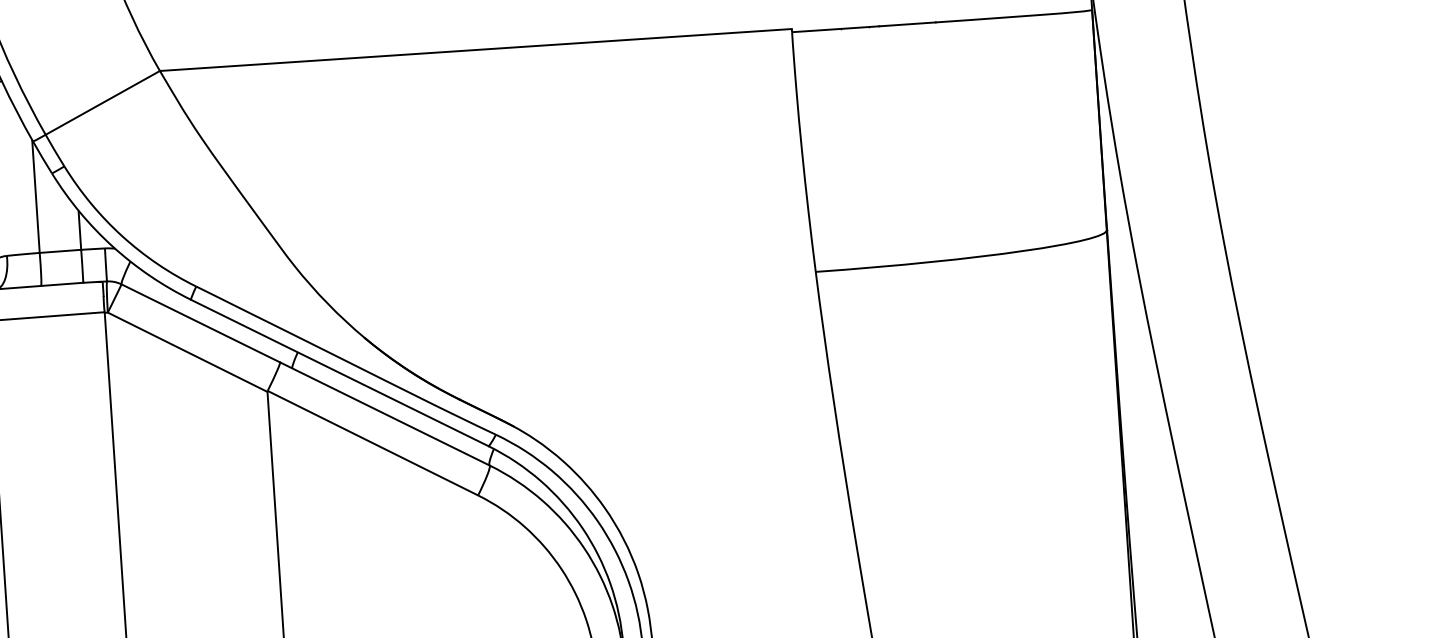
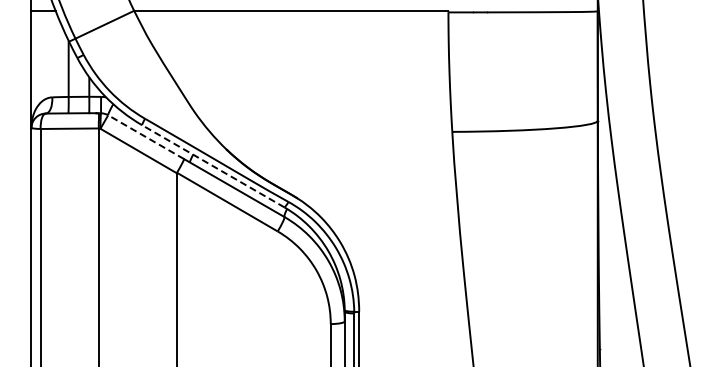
line: (201, 324) -> (146, 137), solid -> dashed
line: (338, 373) -> (212, 166), solid -> dashed

